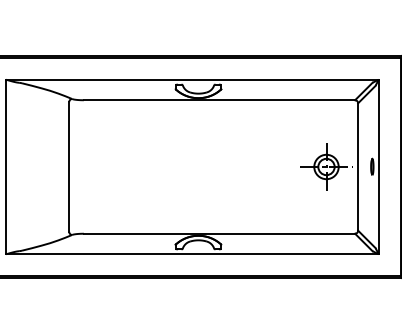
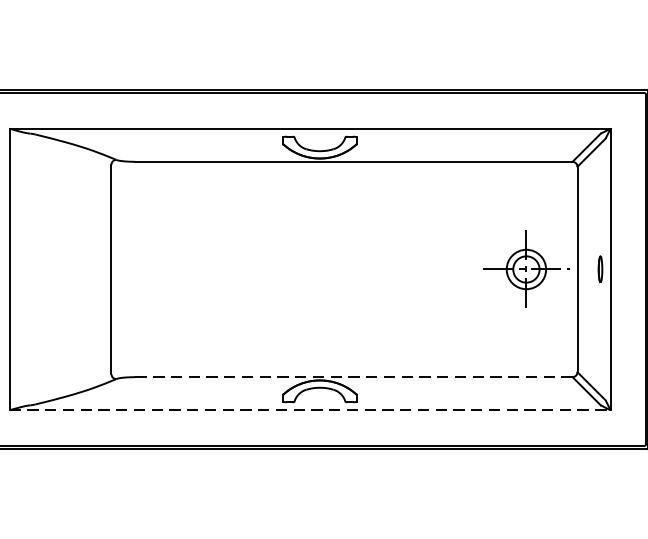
line: (219, 233) -> (353, 376), solid -> dashed
line: (192, 254) -> (310, 410), solid -> dashed

